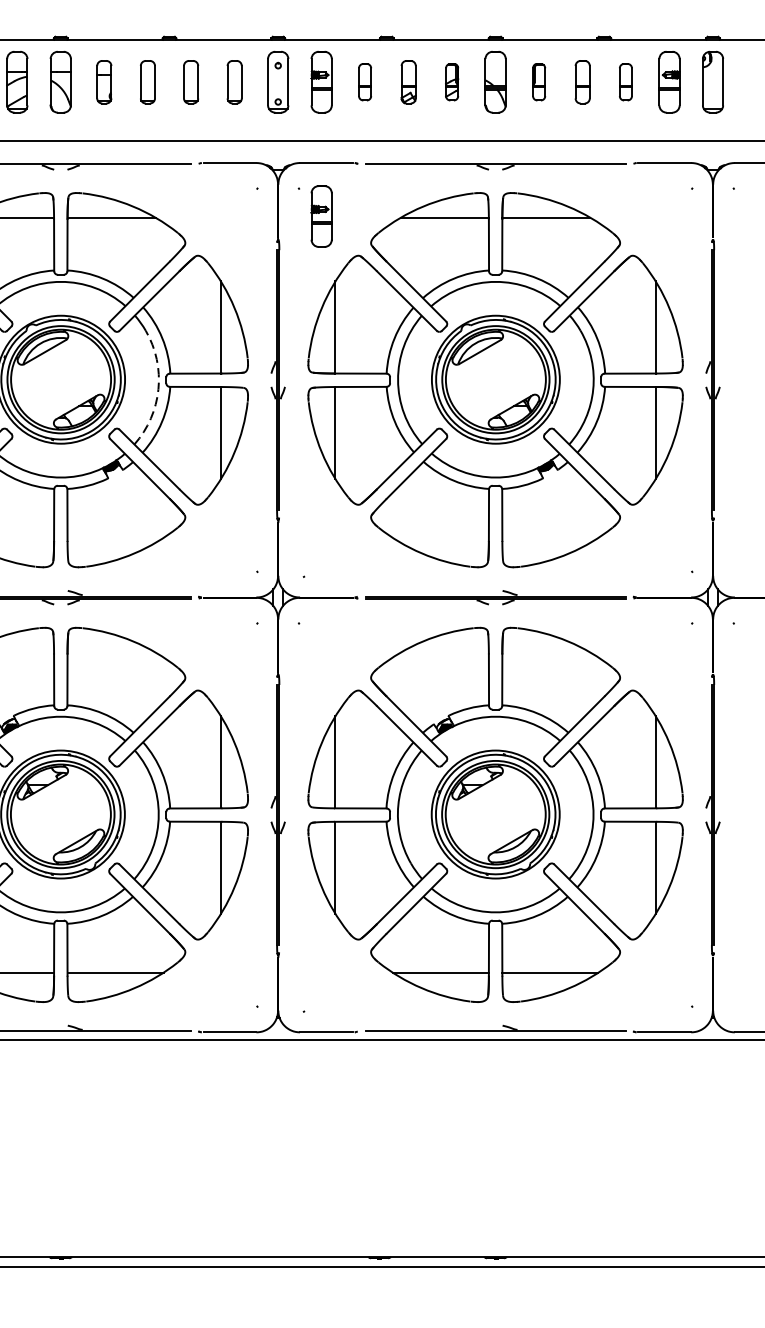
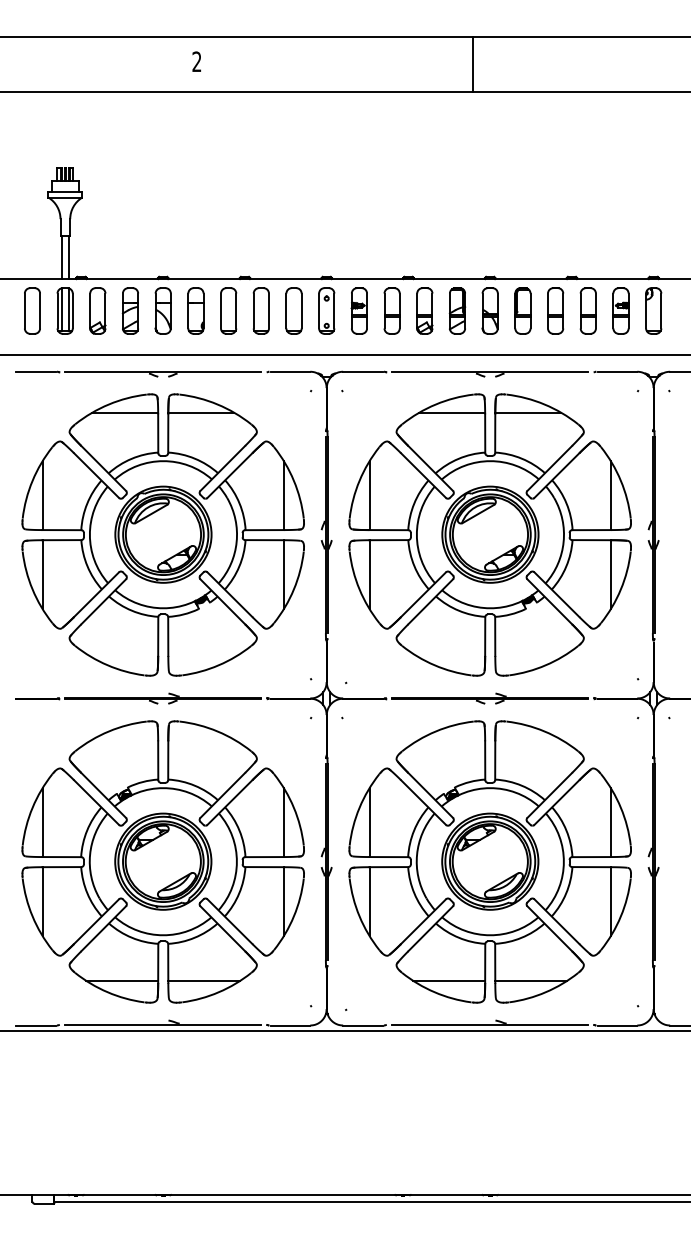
part: (103, 81) -> (195, 310), size x1.43
part: (147, 81) -> (228, 310), size x1.43
part: (190, 81) -> (260, 310), size x1.43
part: (234, 81) -> (293, 310), size x1.43
part: (364, 81) -> (391, 310), size x1.67
part: (408, 81) -> (424, 310), size x1.43
part: (452, 81) -> (457, 310), size x1.67
part: (538, 81) -> (522, 310), size x1.67
part: (582, 81) -> (555, 310), size x1.43
part: (624, 81) -> (587, 310), size x1.67
part: (320, 215) -> (358, 411), removed
arc: (158, 390) -> (236, 542), dashed -> solid

